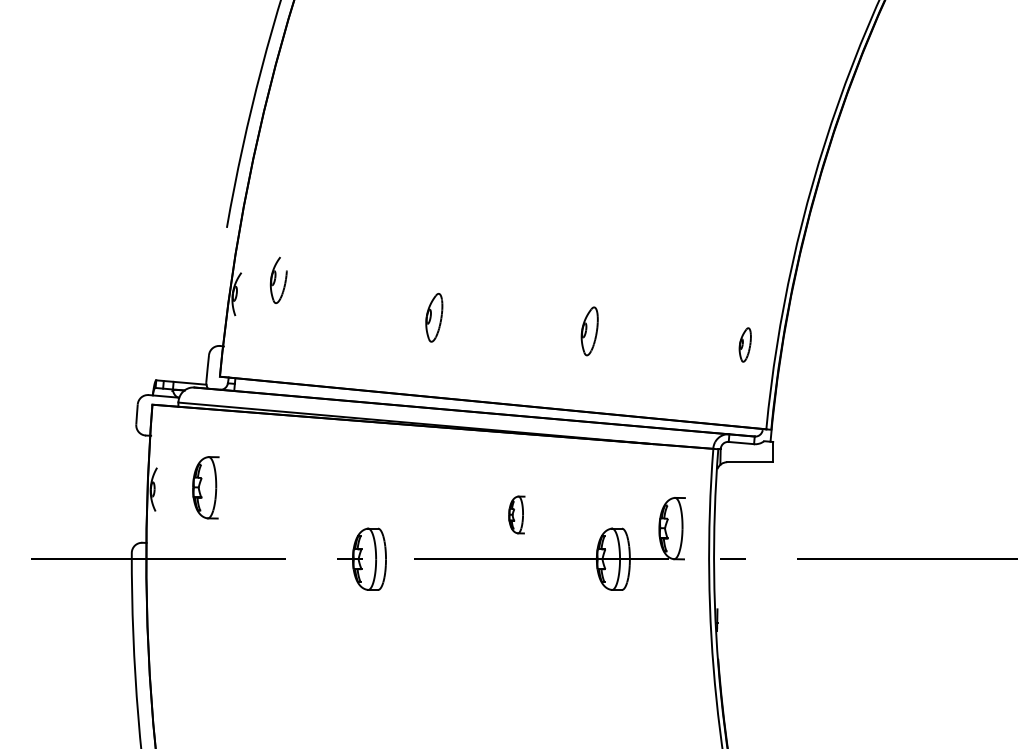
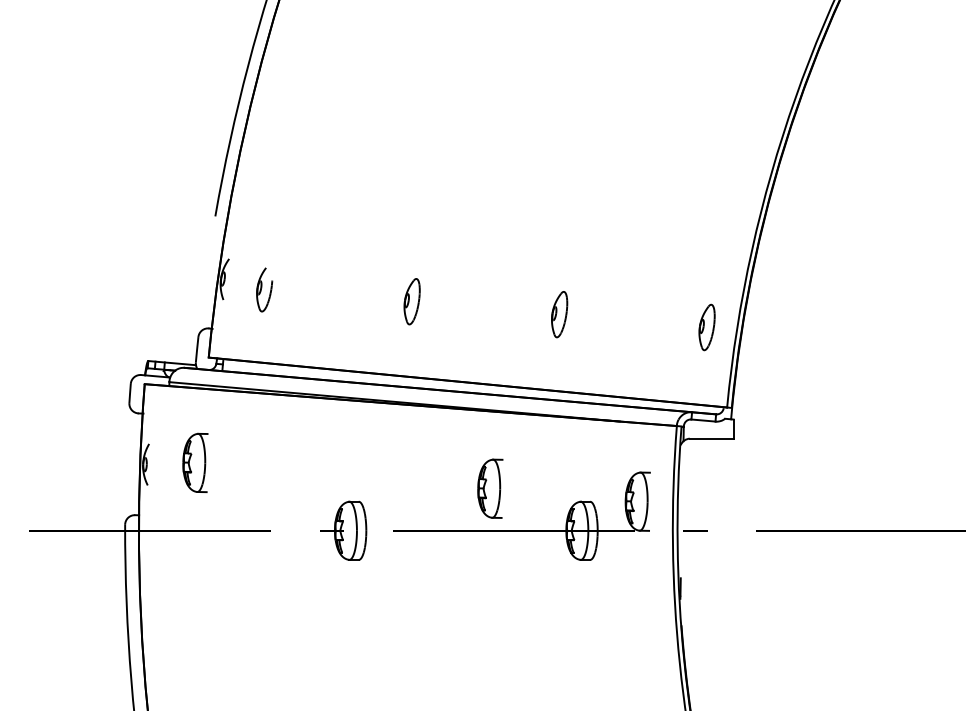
part: (278, 279) -> (264, 289), moved
part: (745, 344) -> (707, 327), size x1.43
part: (516, 514) -> (490, 488), size x1.67

